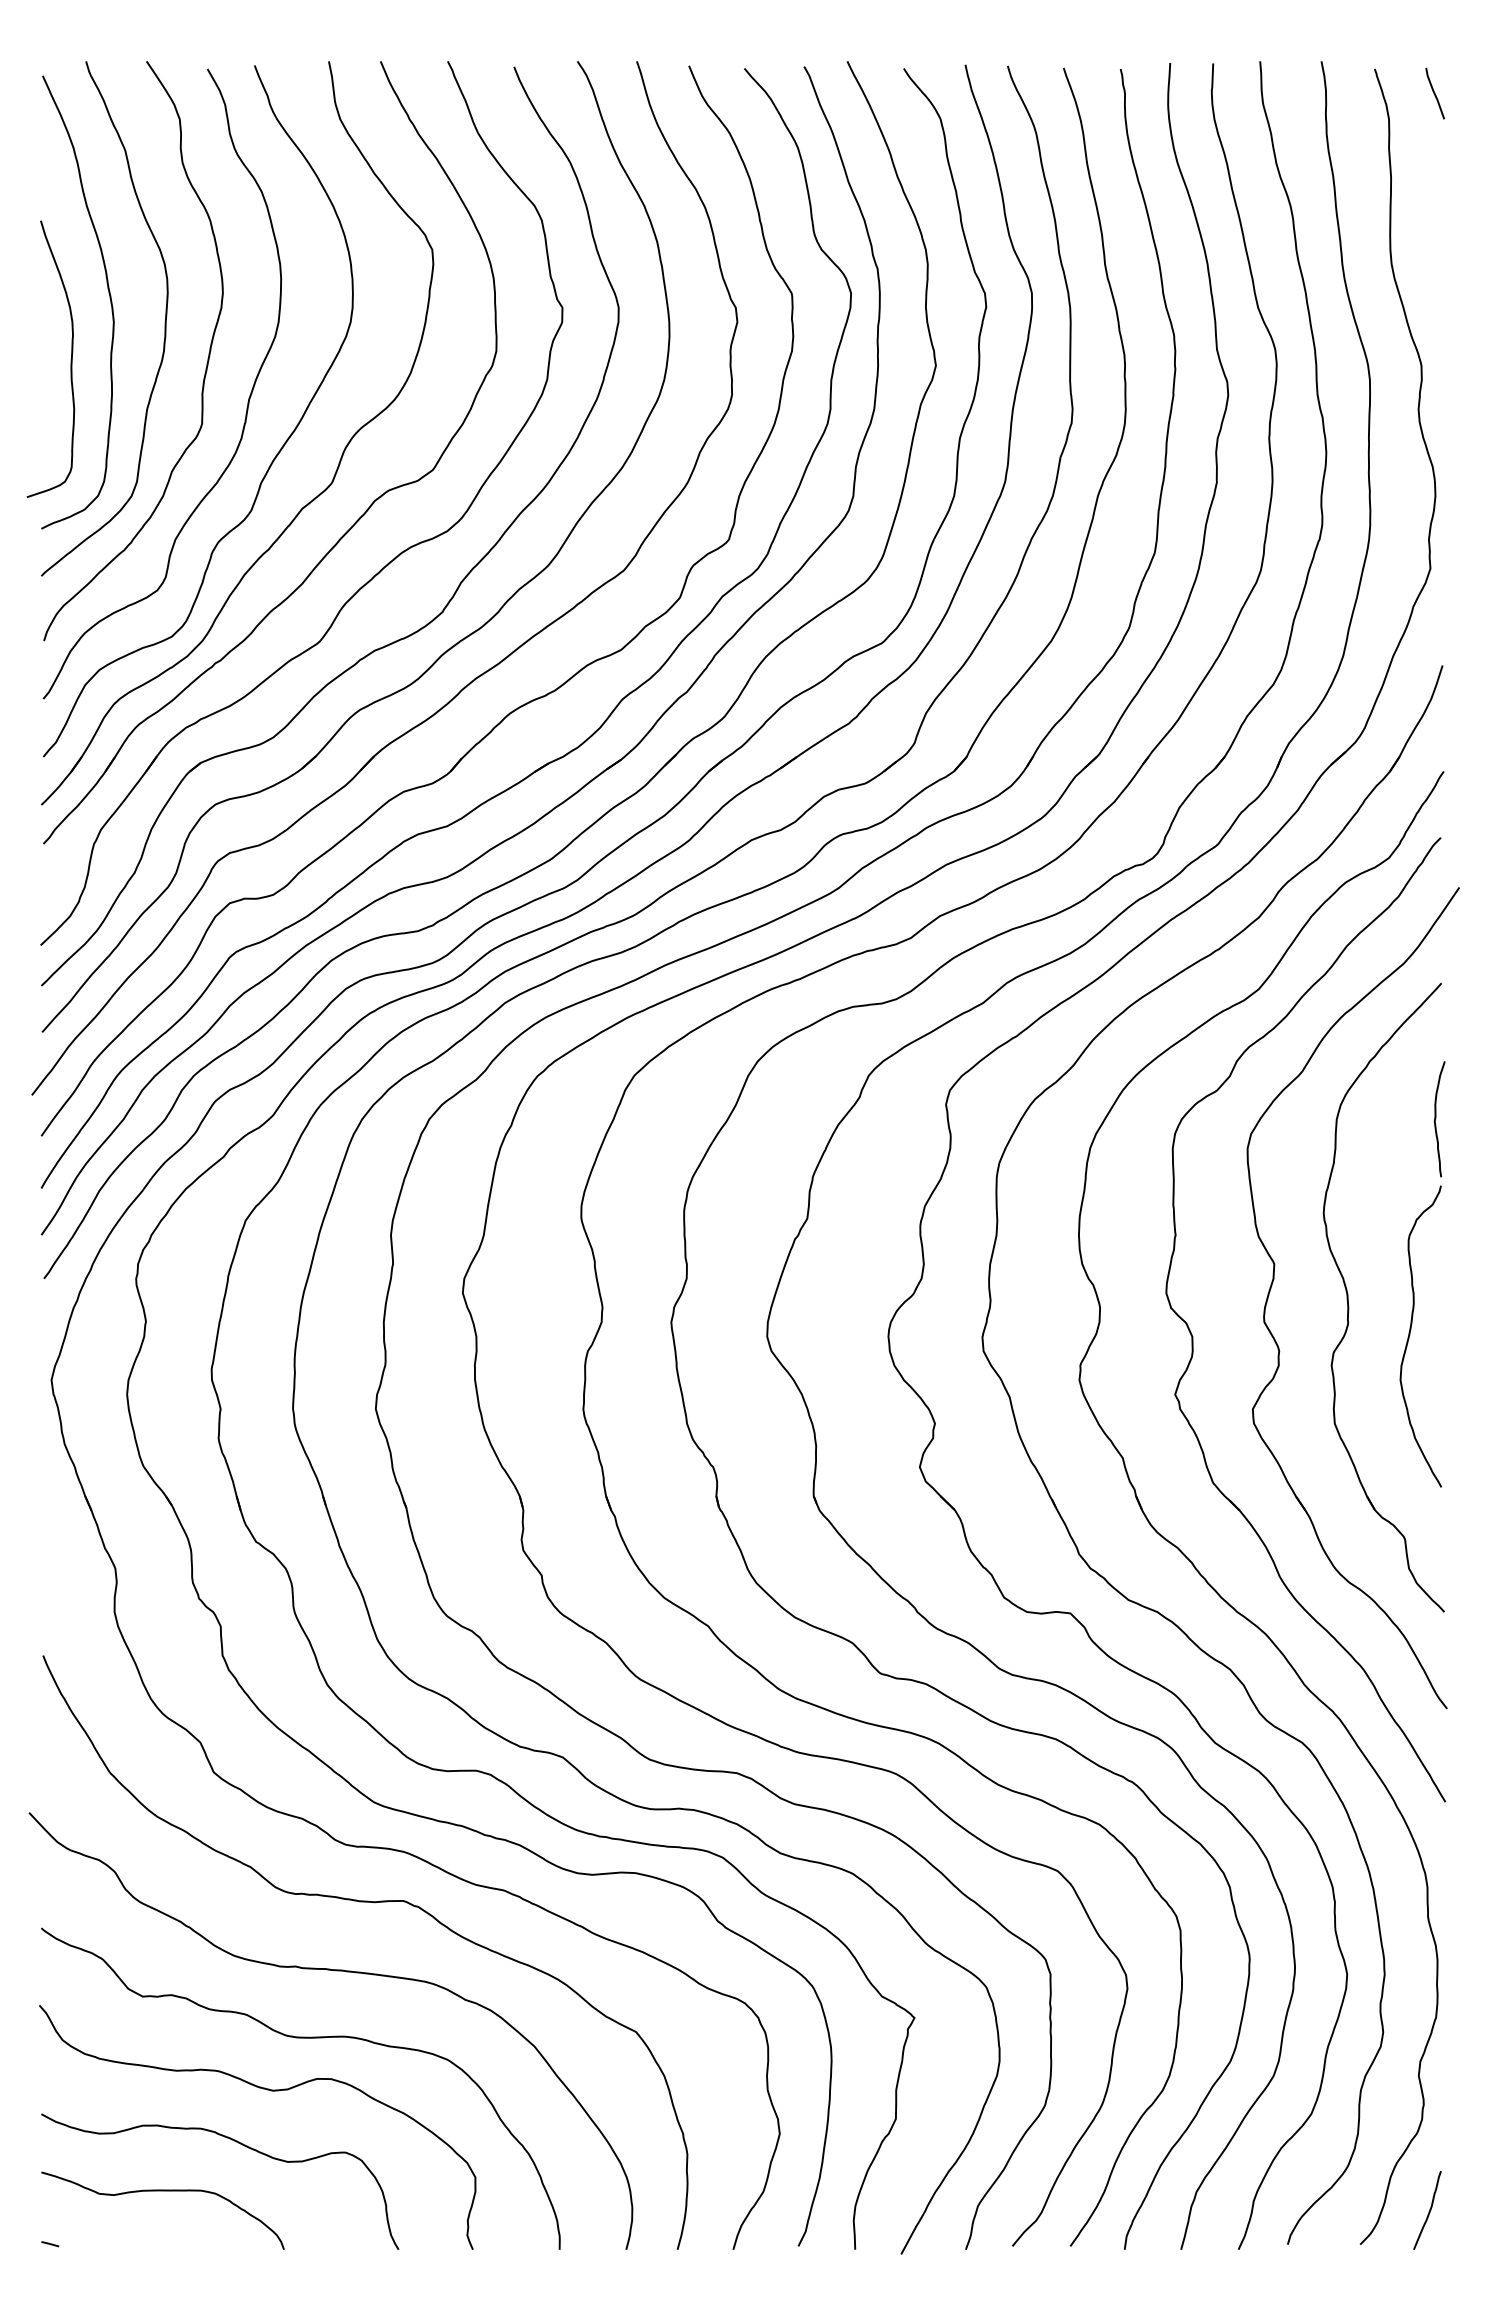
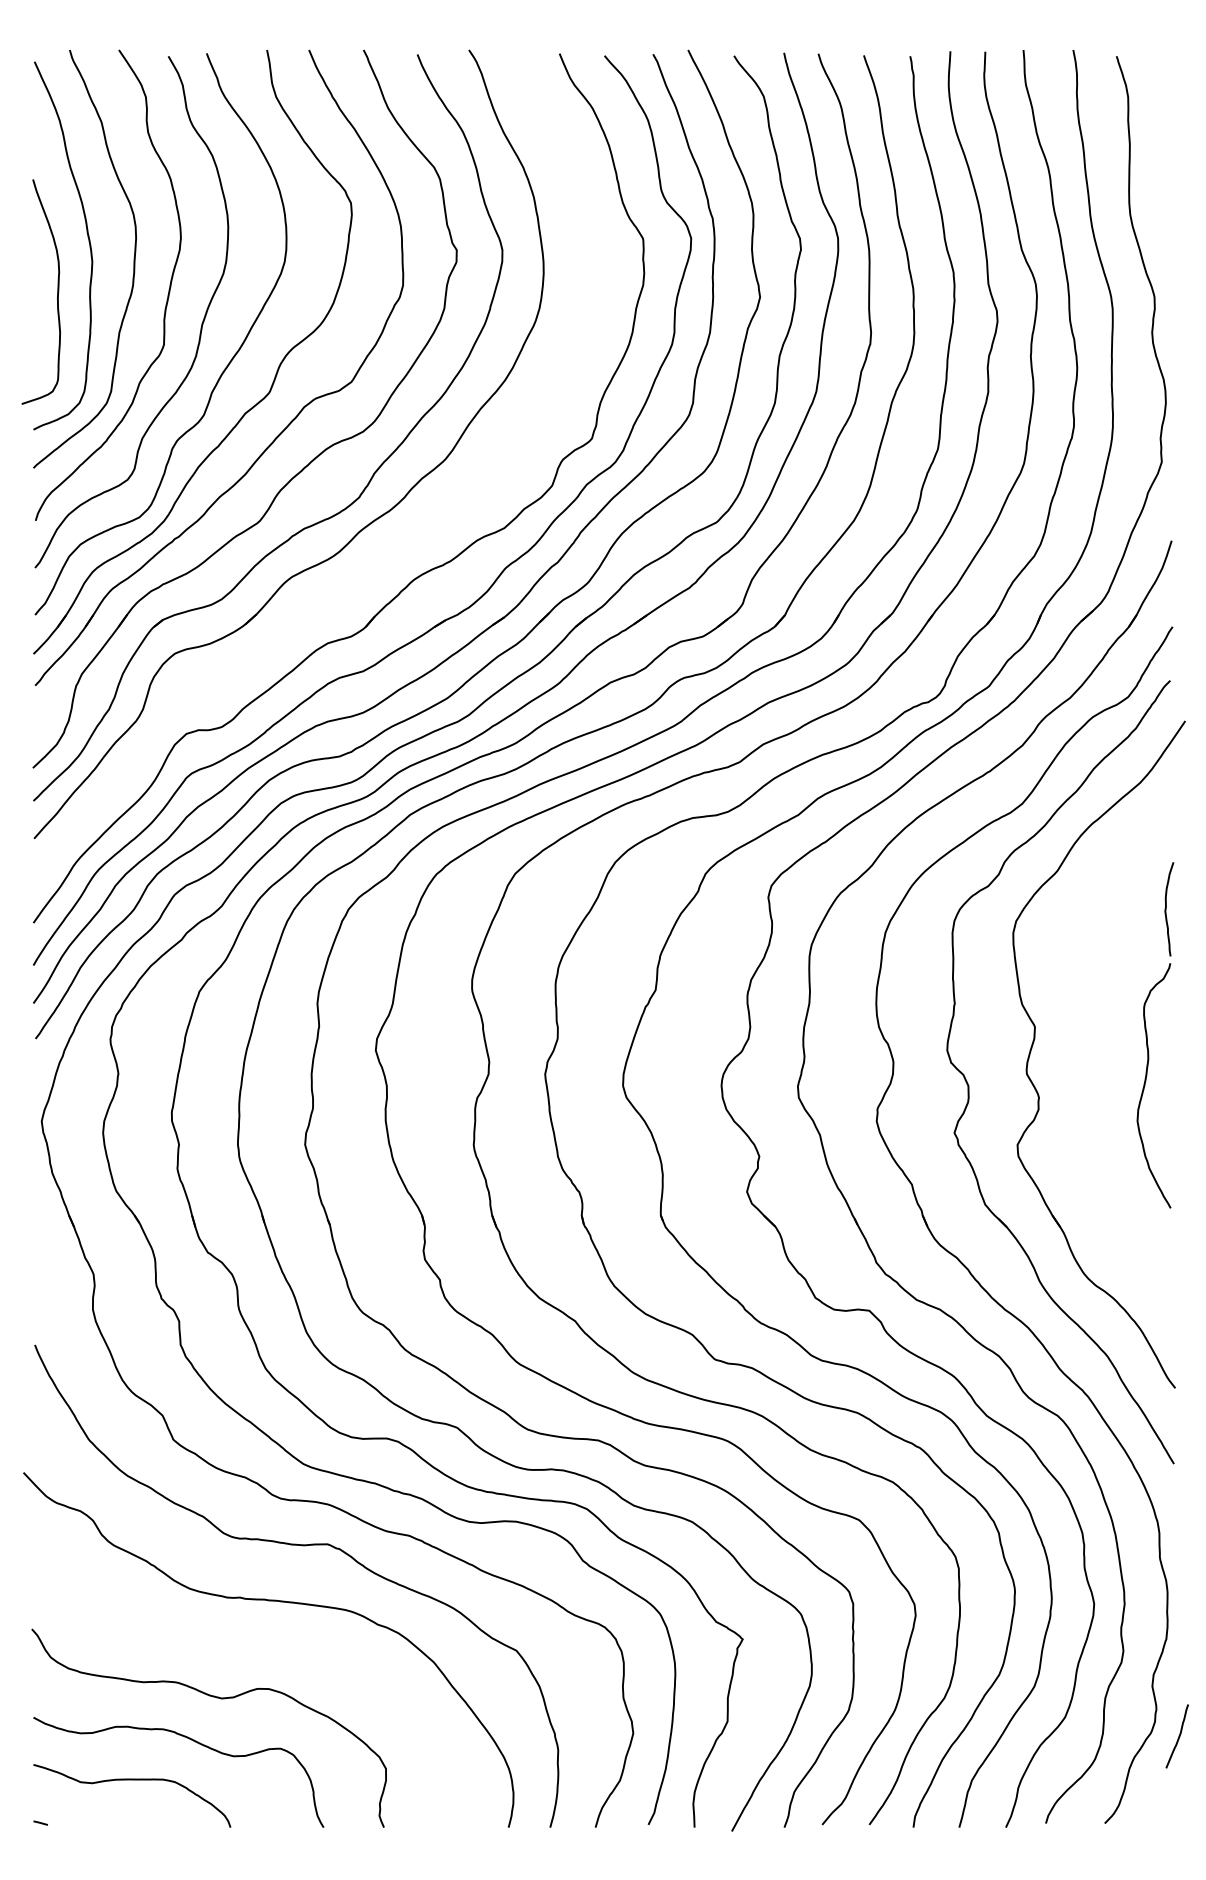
line: (1434, 93) -> (1165, 76), removed
part: (470, 681) -> (382, 553), removed
part: (1348, 1297) -> (1095, 1054), removed
curve: (300, 2038) -> (243, 1656), removed
curve: (1428, 2211) -> (1178, 1737), moved

